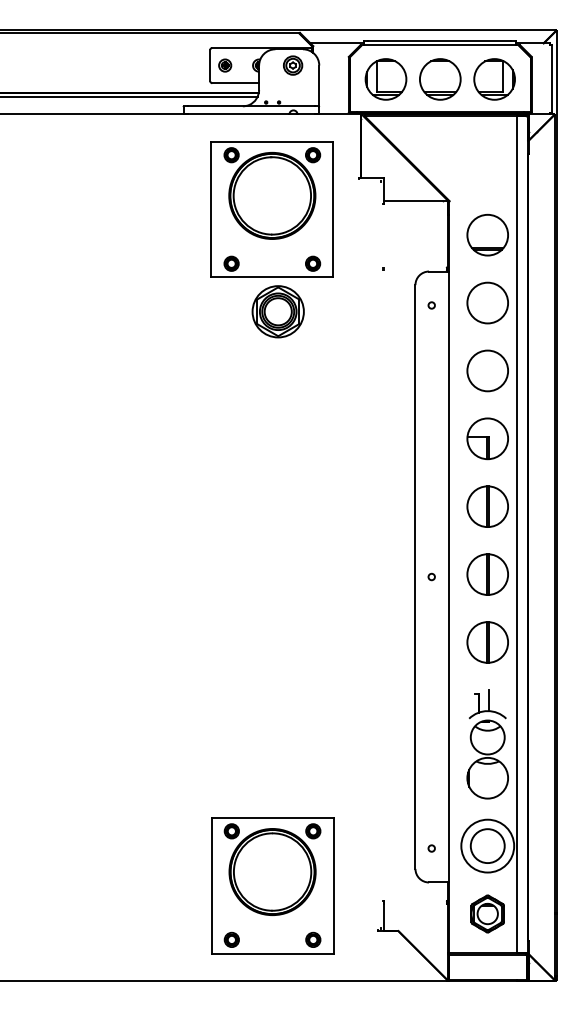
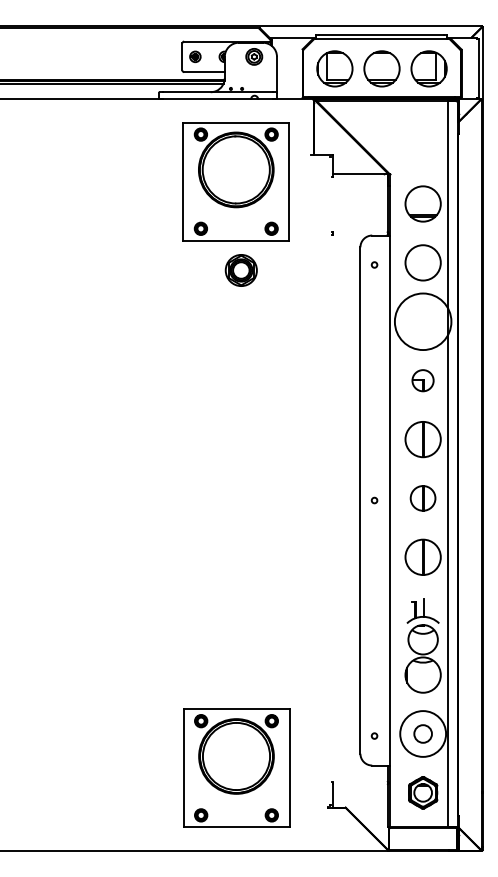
part: (277, 311) -> (240, 270), size x0.7
circle: (487, 370) -> (422, 321), size x1.6
part: (487, 438) -> (422, 380), size x0.6
part: (487, 574) -> (422, 498), size x0.7
circle: (487, 846) -> (422, 734), size x0.6

